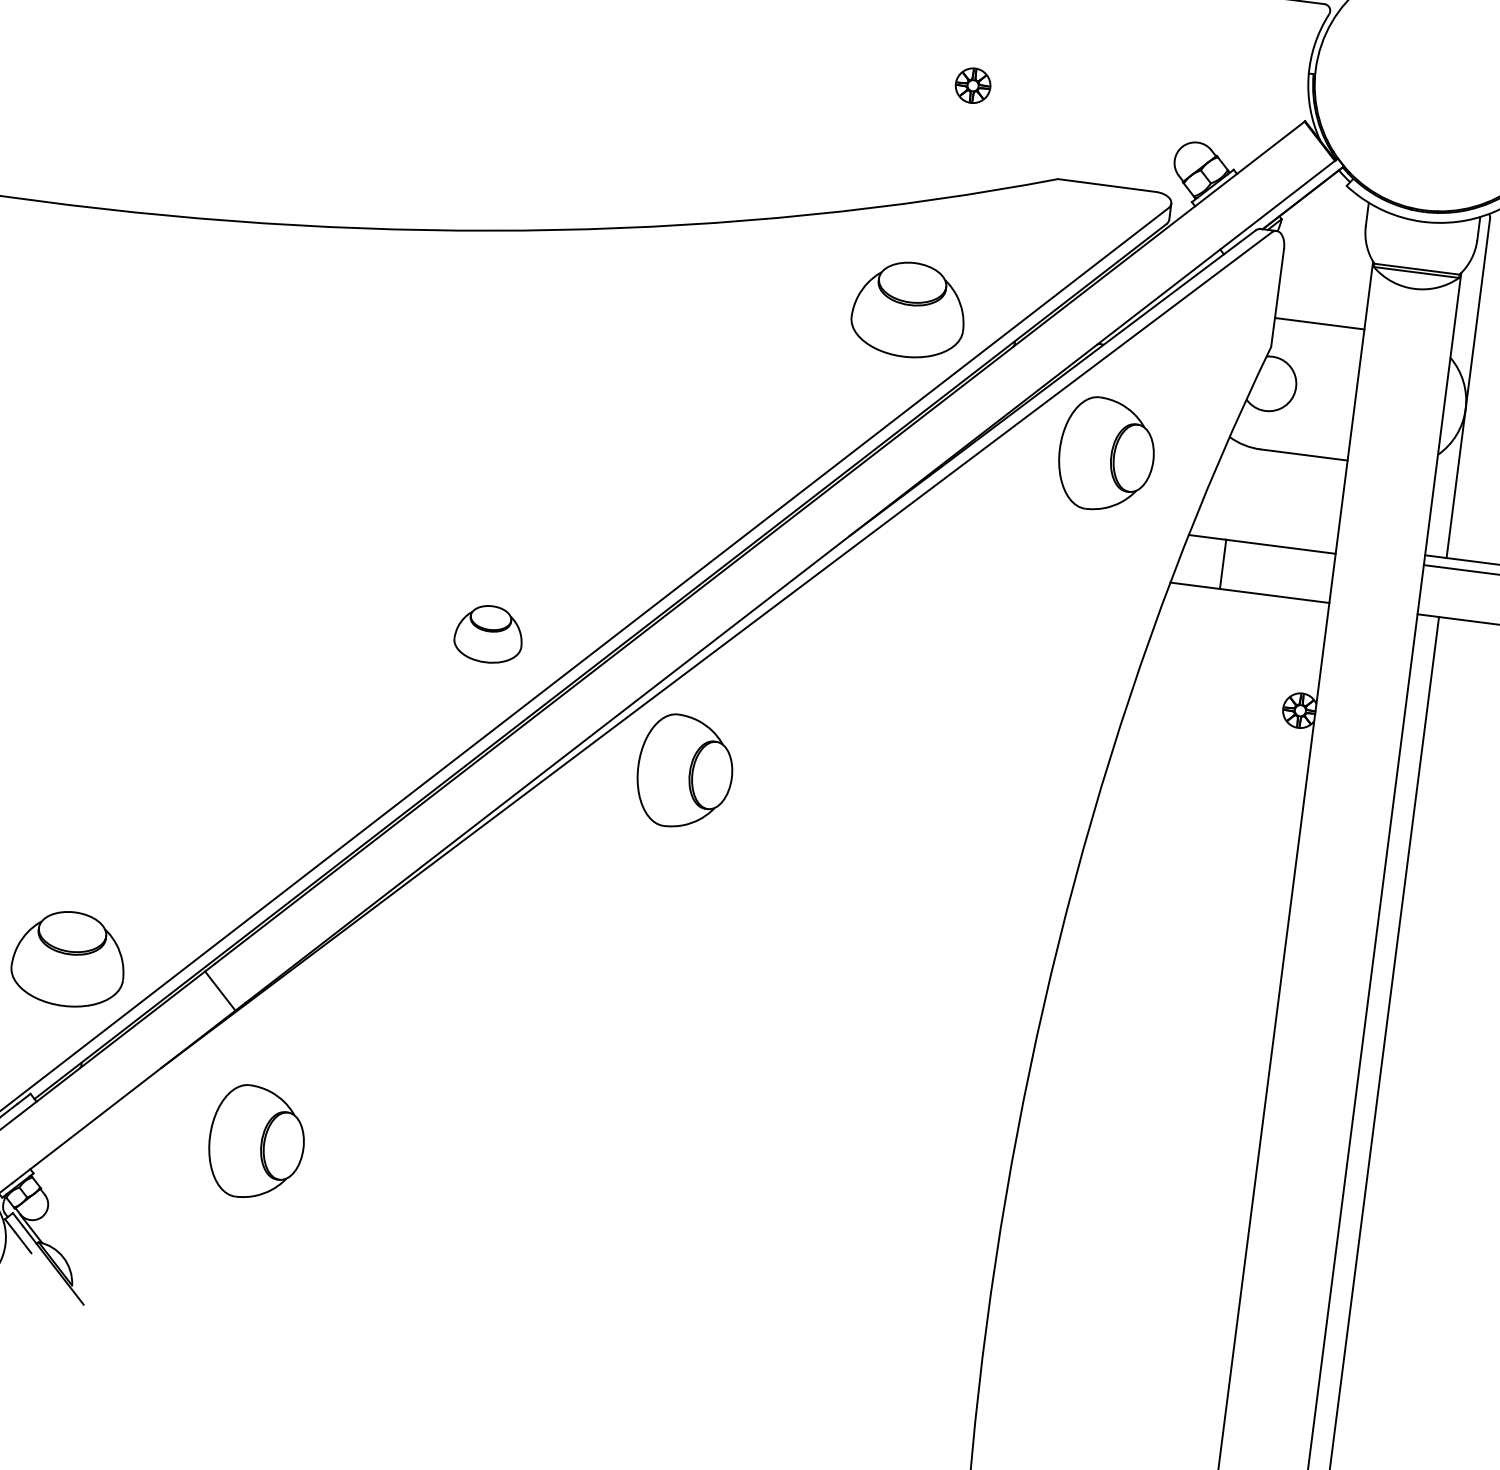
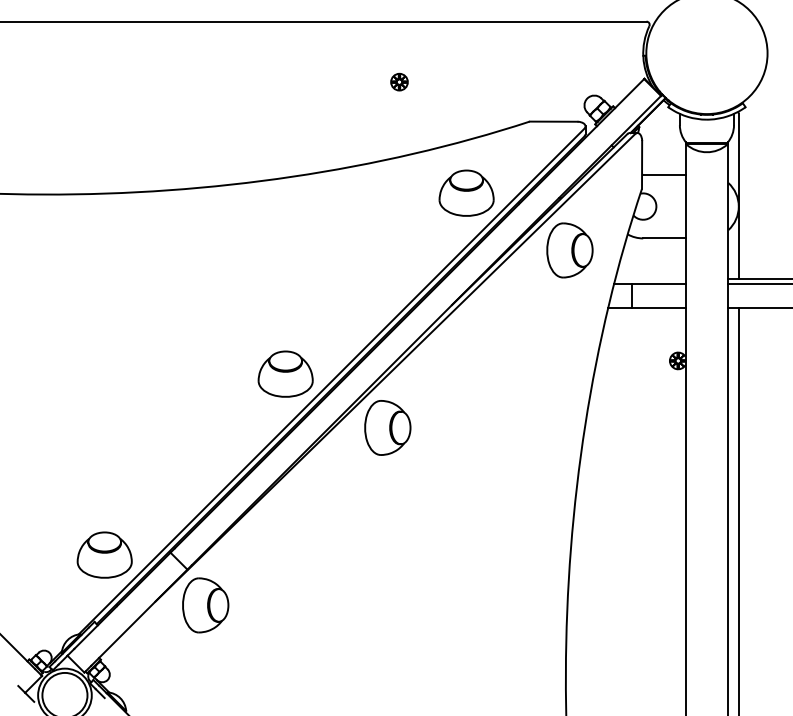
part: (973, 84) -> (399, 81), moved
part: (488, 633) -> (285, 373), size x1.67
part: (256, 1142) -> (205, 605), moved

